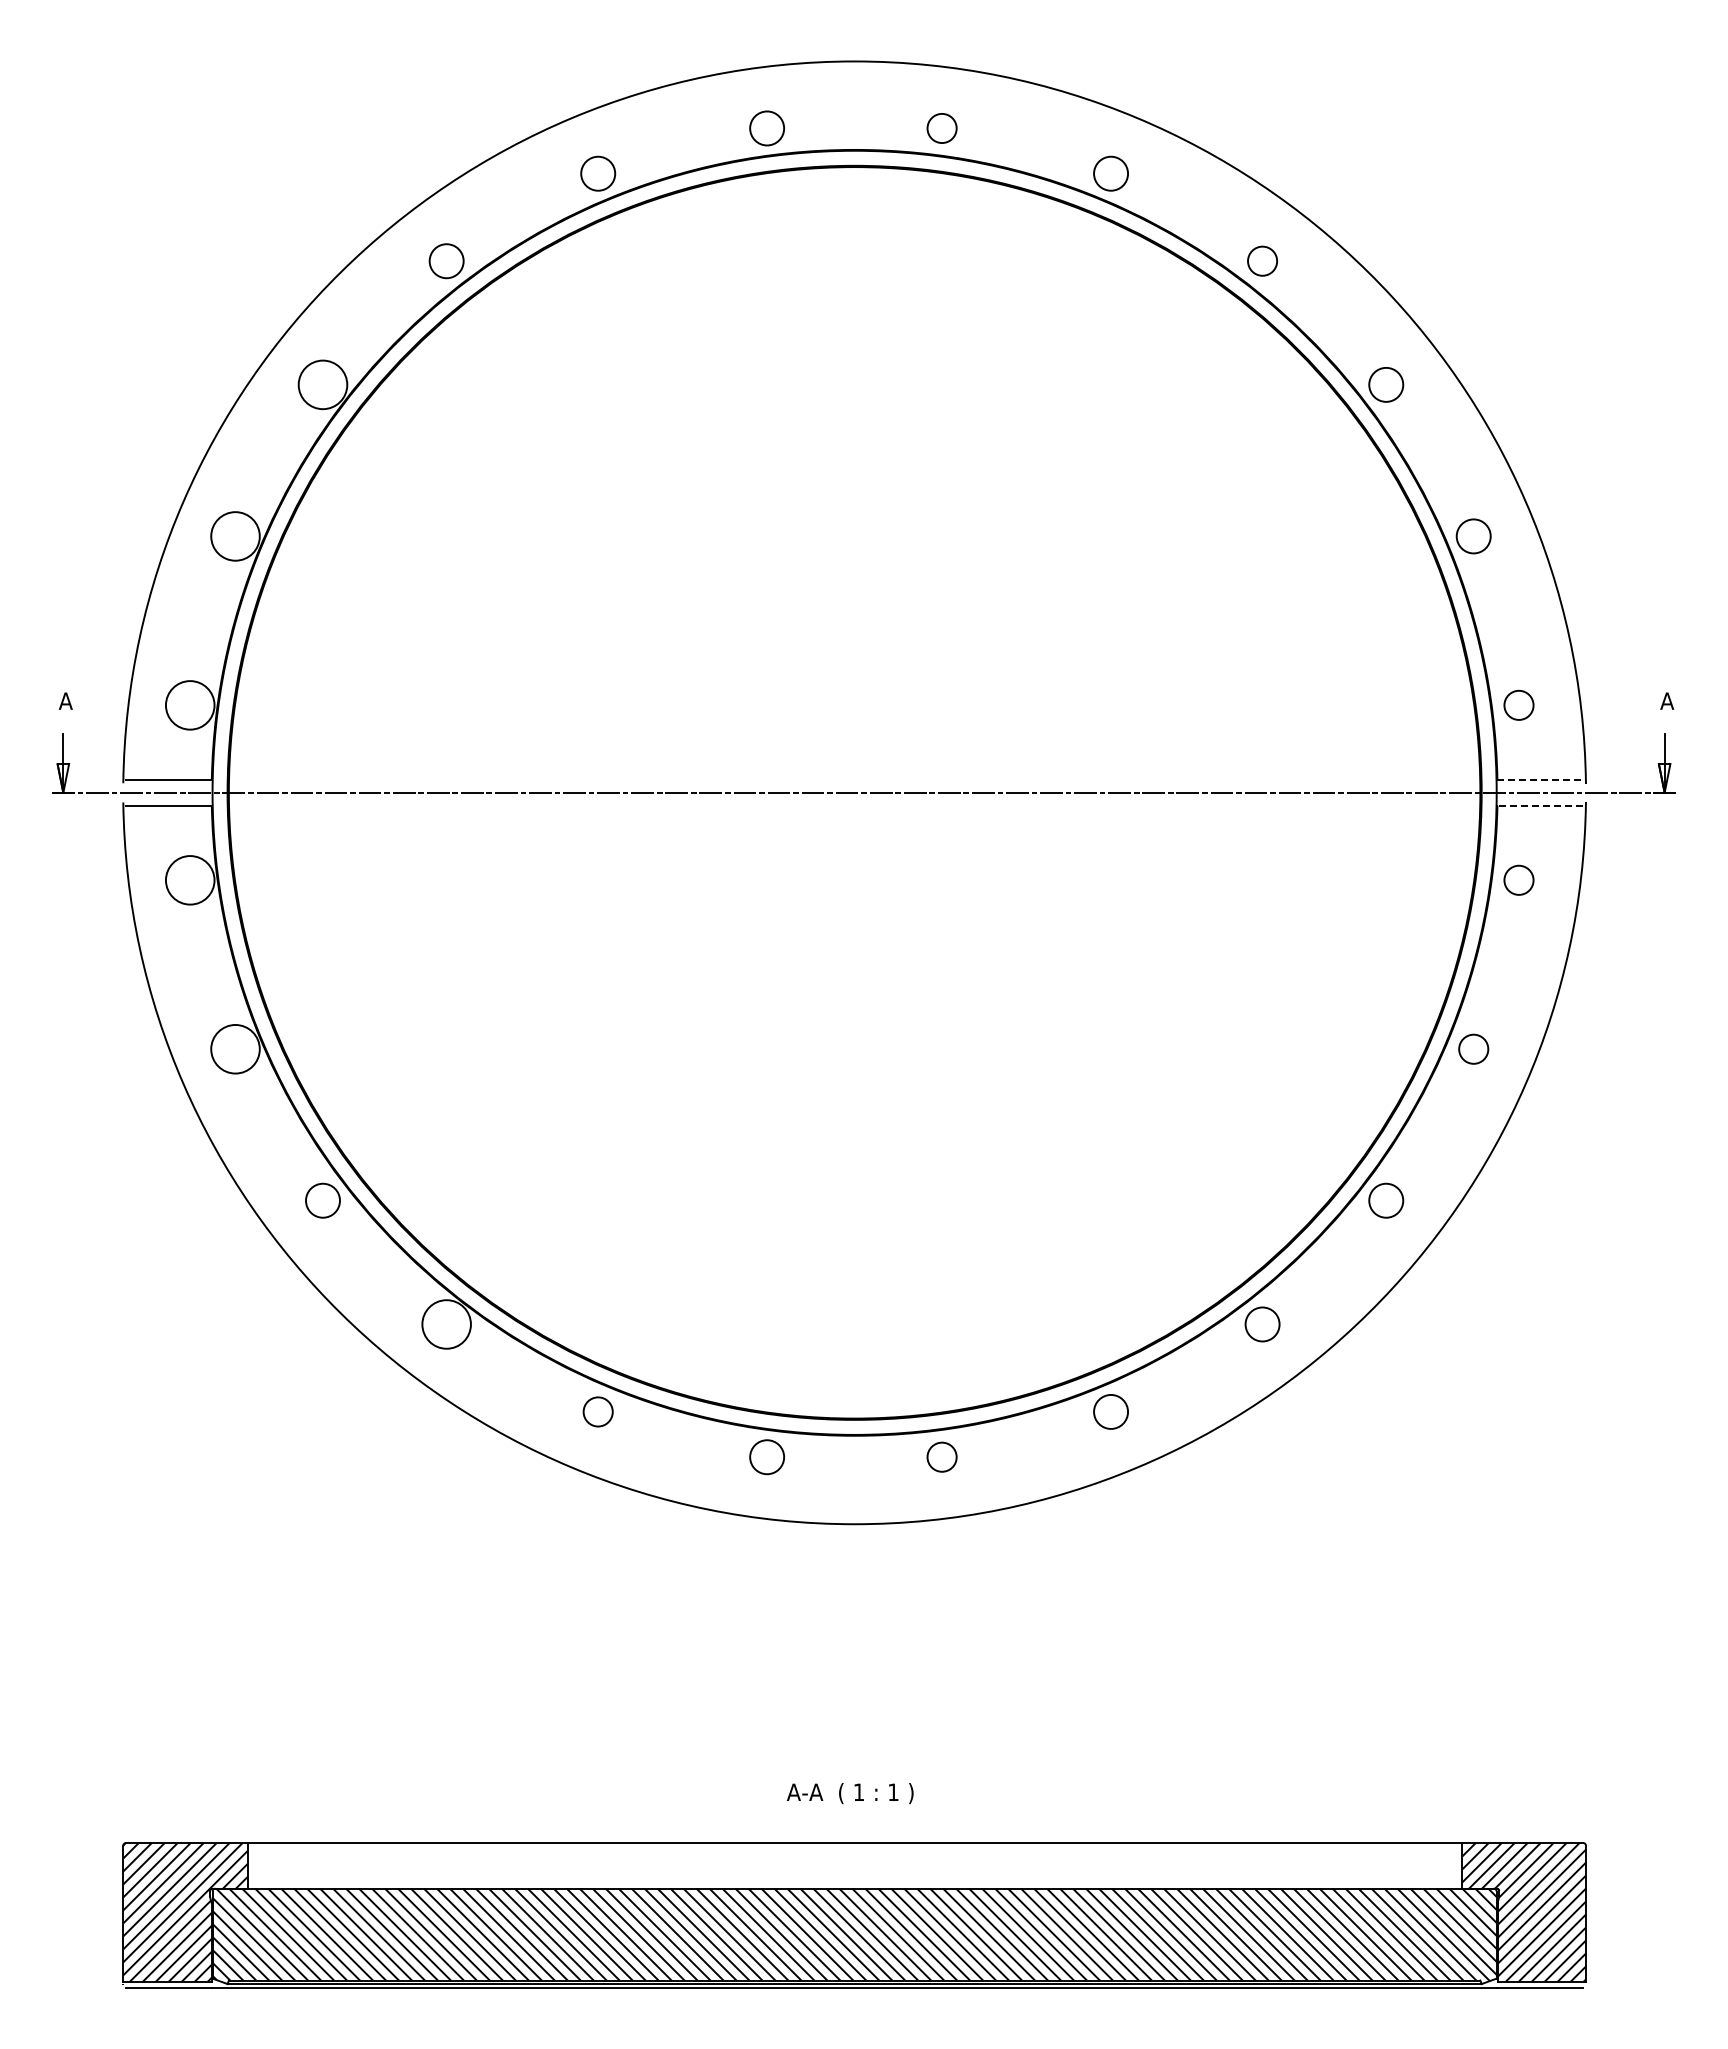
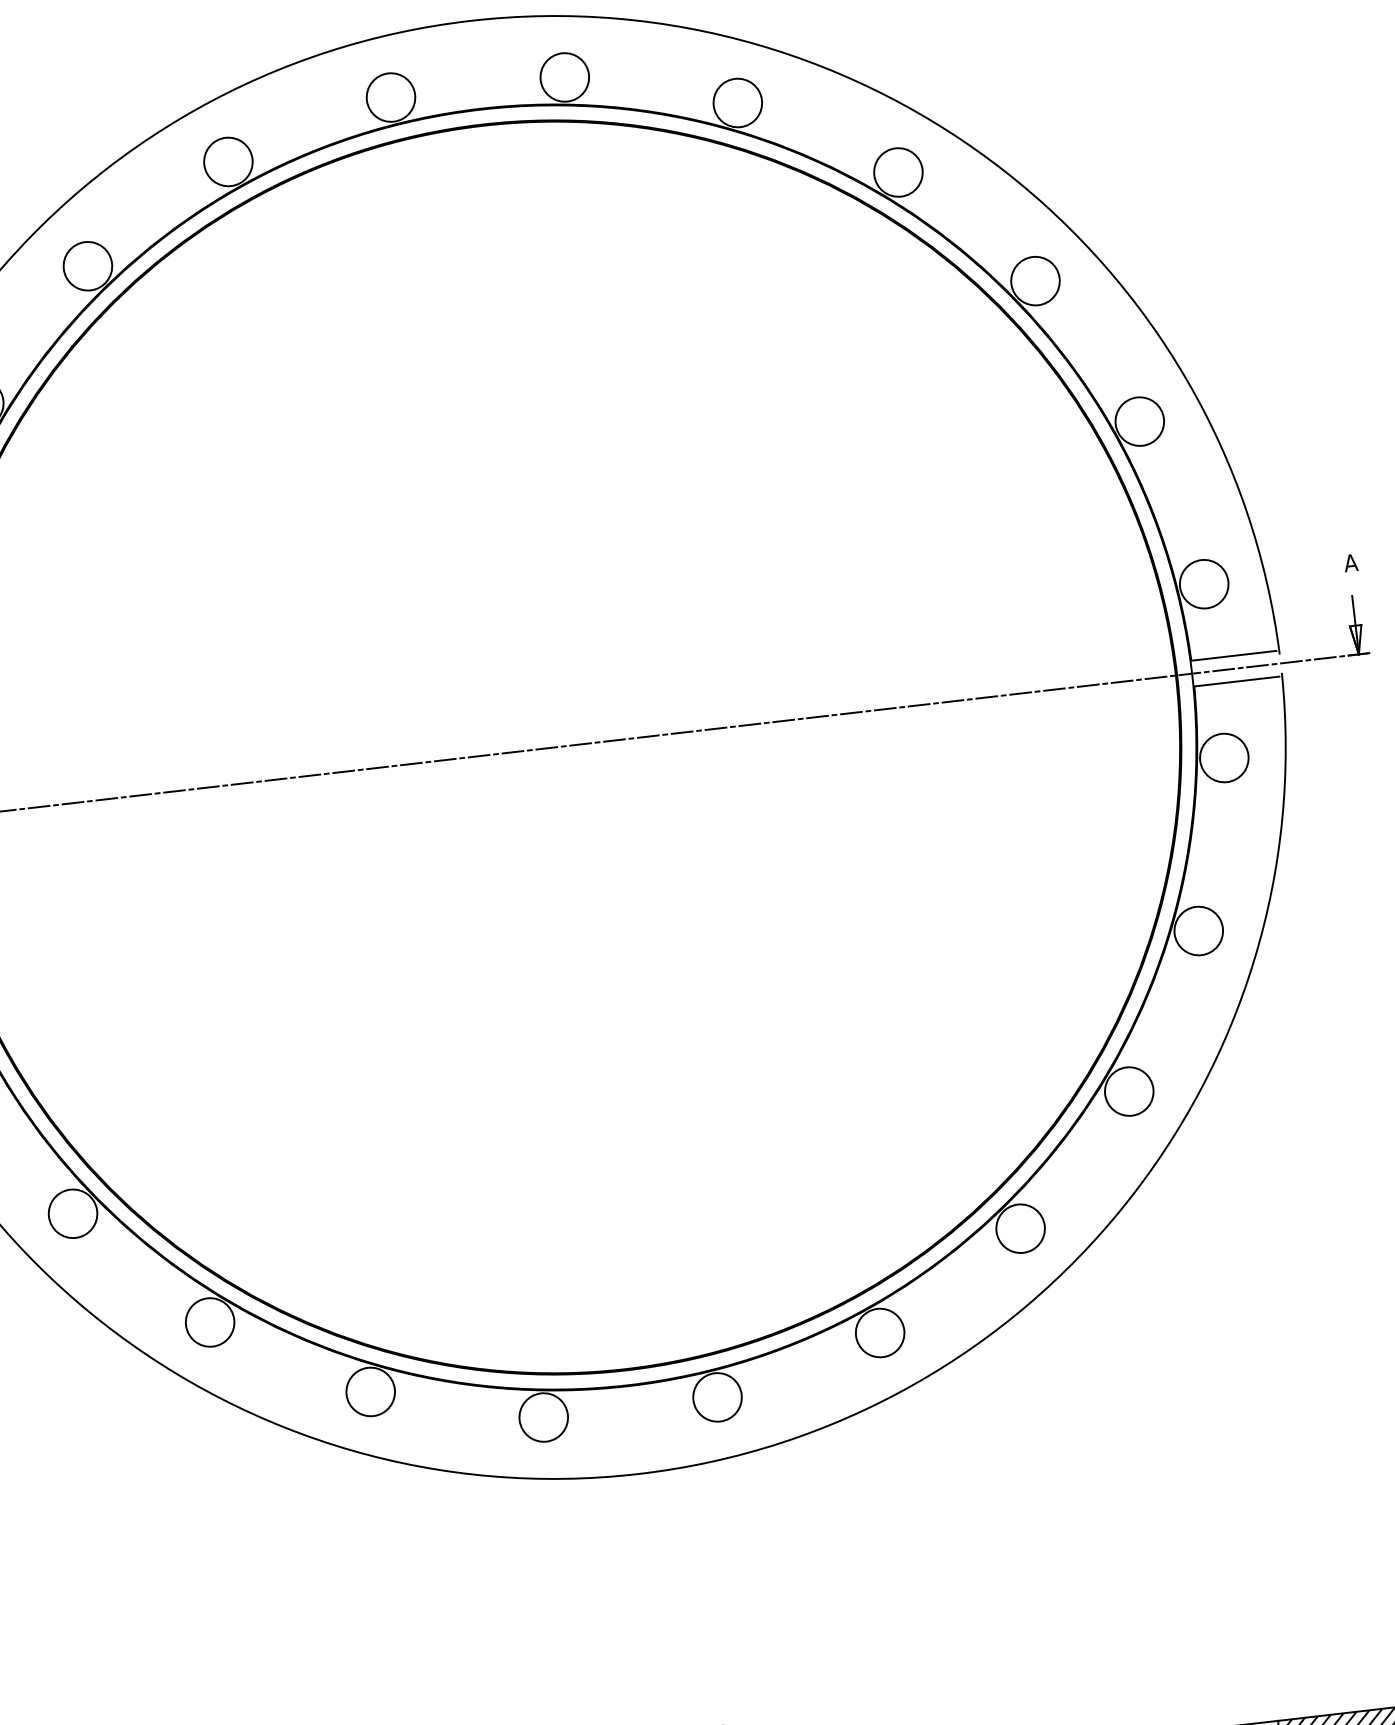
circle: (766, 128) -> (390, 97), size x1.43
circle: (941, 128) -> (564, 77), size x1.67
circle: (597, 173) -> (227, 161), size x1.43
circle: (1110, 173) -> (737, 102), size x1.43
circle: (446, 260) -> (87, 265), size x1.43
circle: (1262, 260) -> (898, 171), size x1.67
circle: (1385, 384) -> (1034, 280), size x1.43
circle: (1473, 536) -> (1139, 421), size x1.43
circle: (1518, 705) -> (1203, 584), size x1.67
line: (1540, 779) -> (1234, 655), dashed -> solid
line: (1540, 805) -> (1237, 681), dashed -> solid
circle: (1518, 880) -> (1223, 758), size x1.67
circle: (1473, 1048) -> (1198, 930), size x1.67
circle: (322, 1200) -> (72, 1213), size x1.43
circle: (1385, 1200) -> (1128, 1091), size x1.43
circle: (1262, 1324) -> (1020, 1228), size x1.43
circle: (597, 1411) -> (369, 1391), size x1.67
circle: (1110, 1411) -> (879, 1332), size x1.43
circle: (766, 1456) -> (543, 1416), size x1.43
circle: (941, 1456) -> (716, 1396), size x1.67

